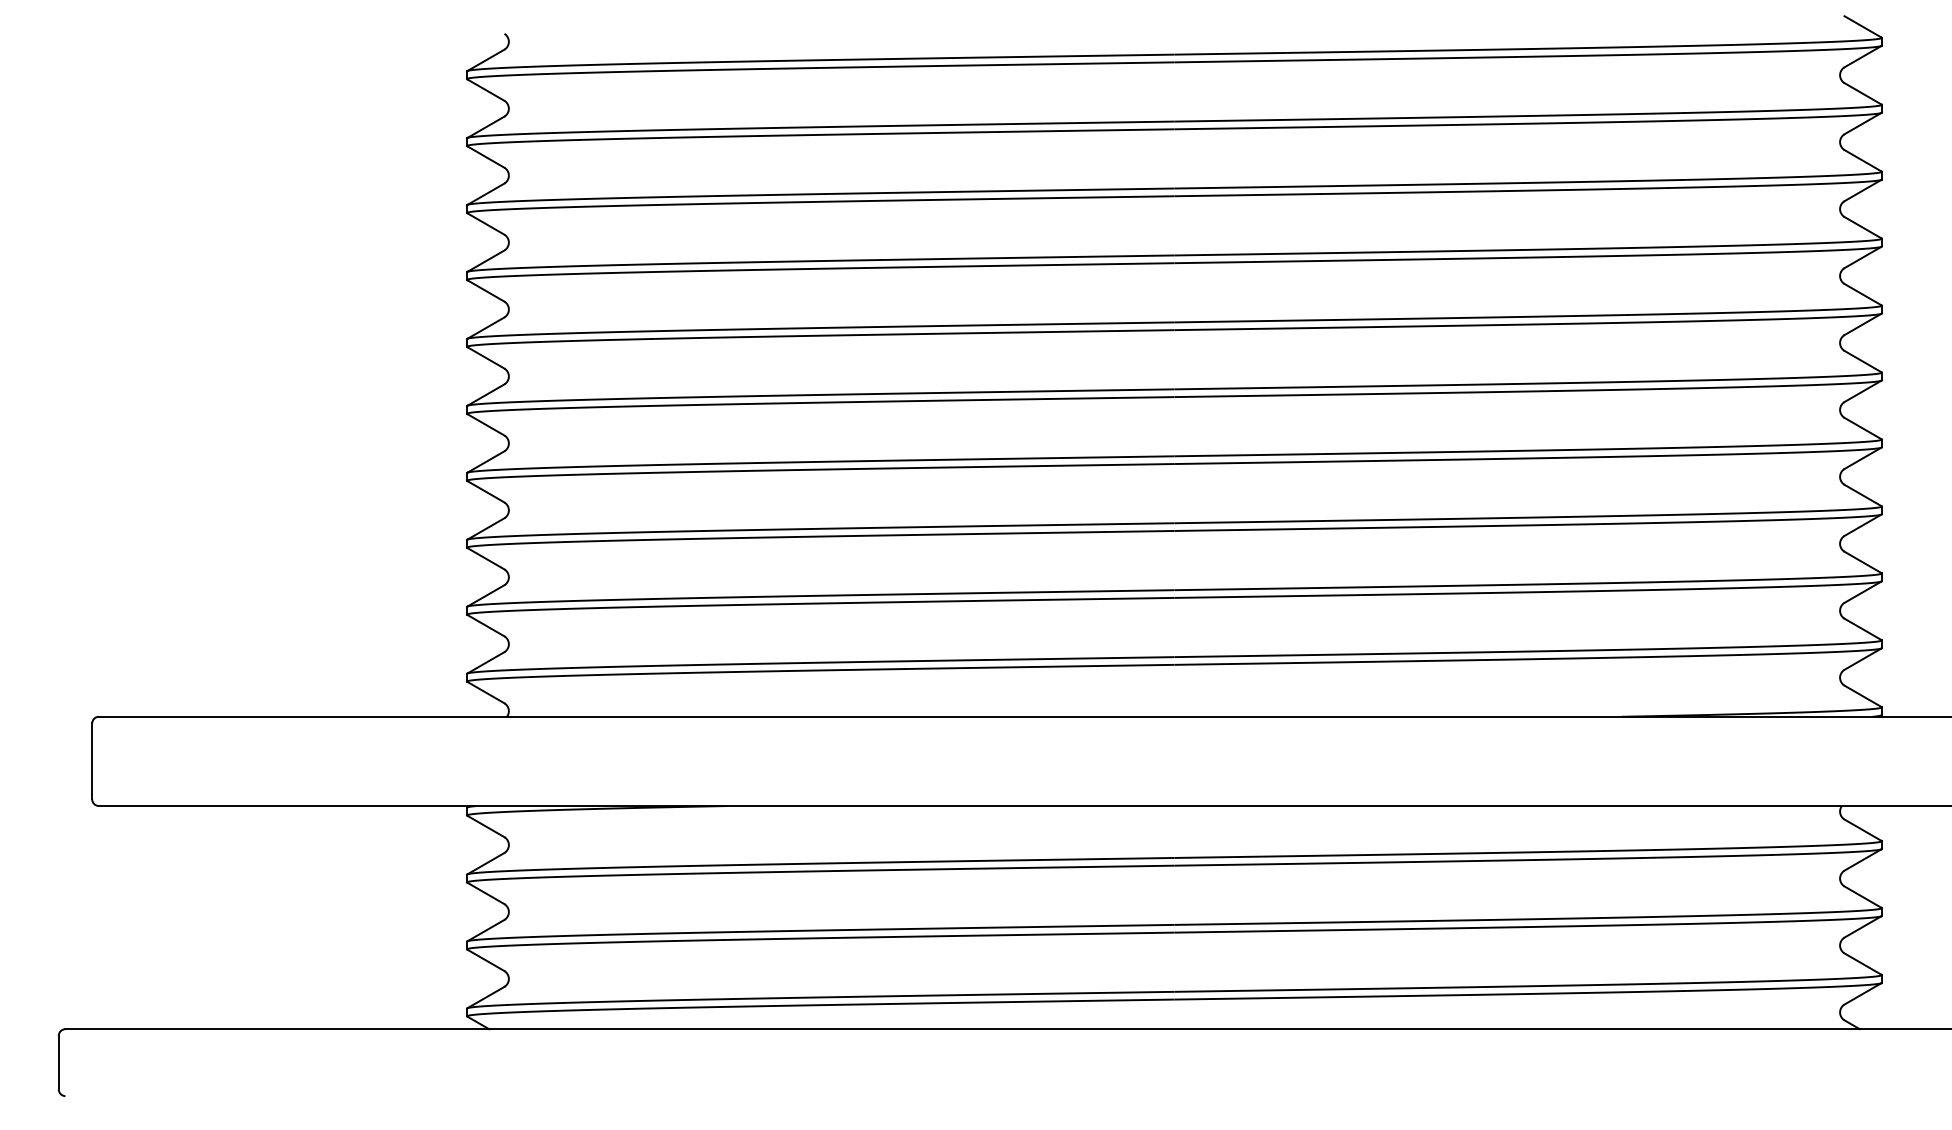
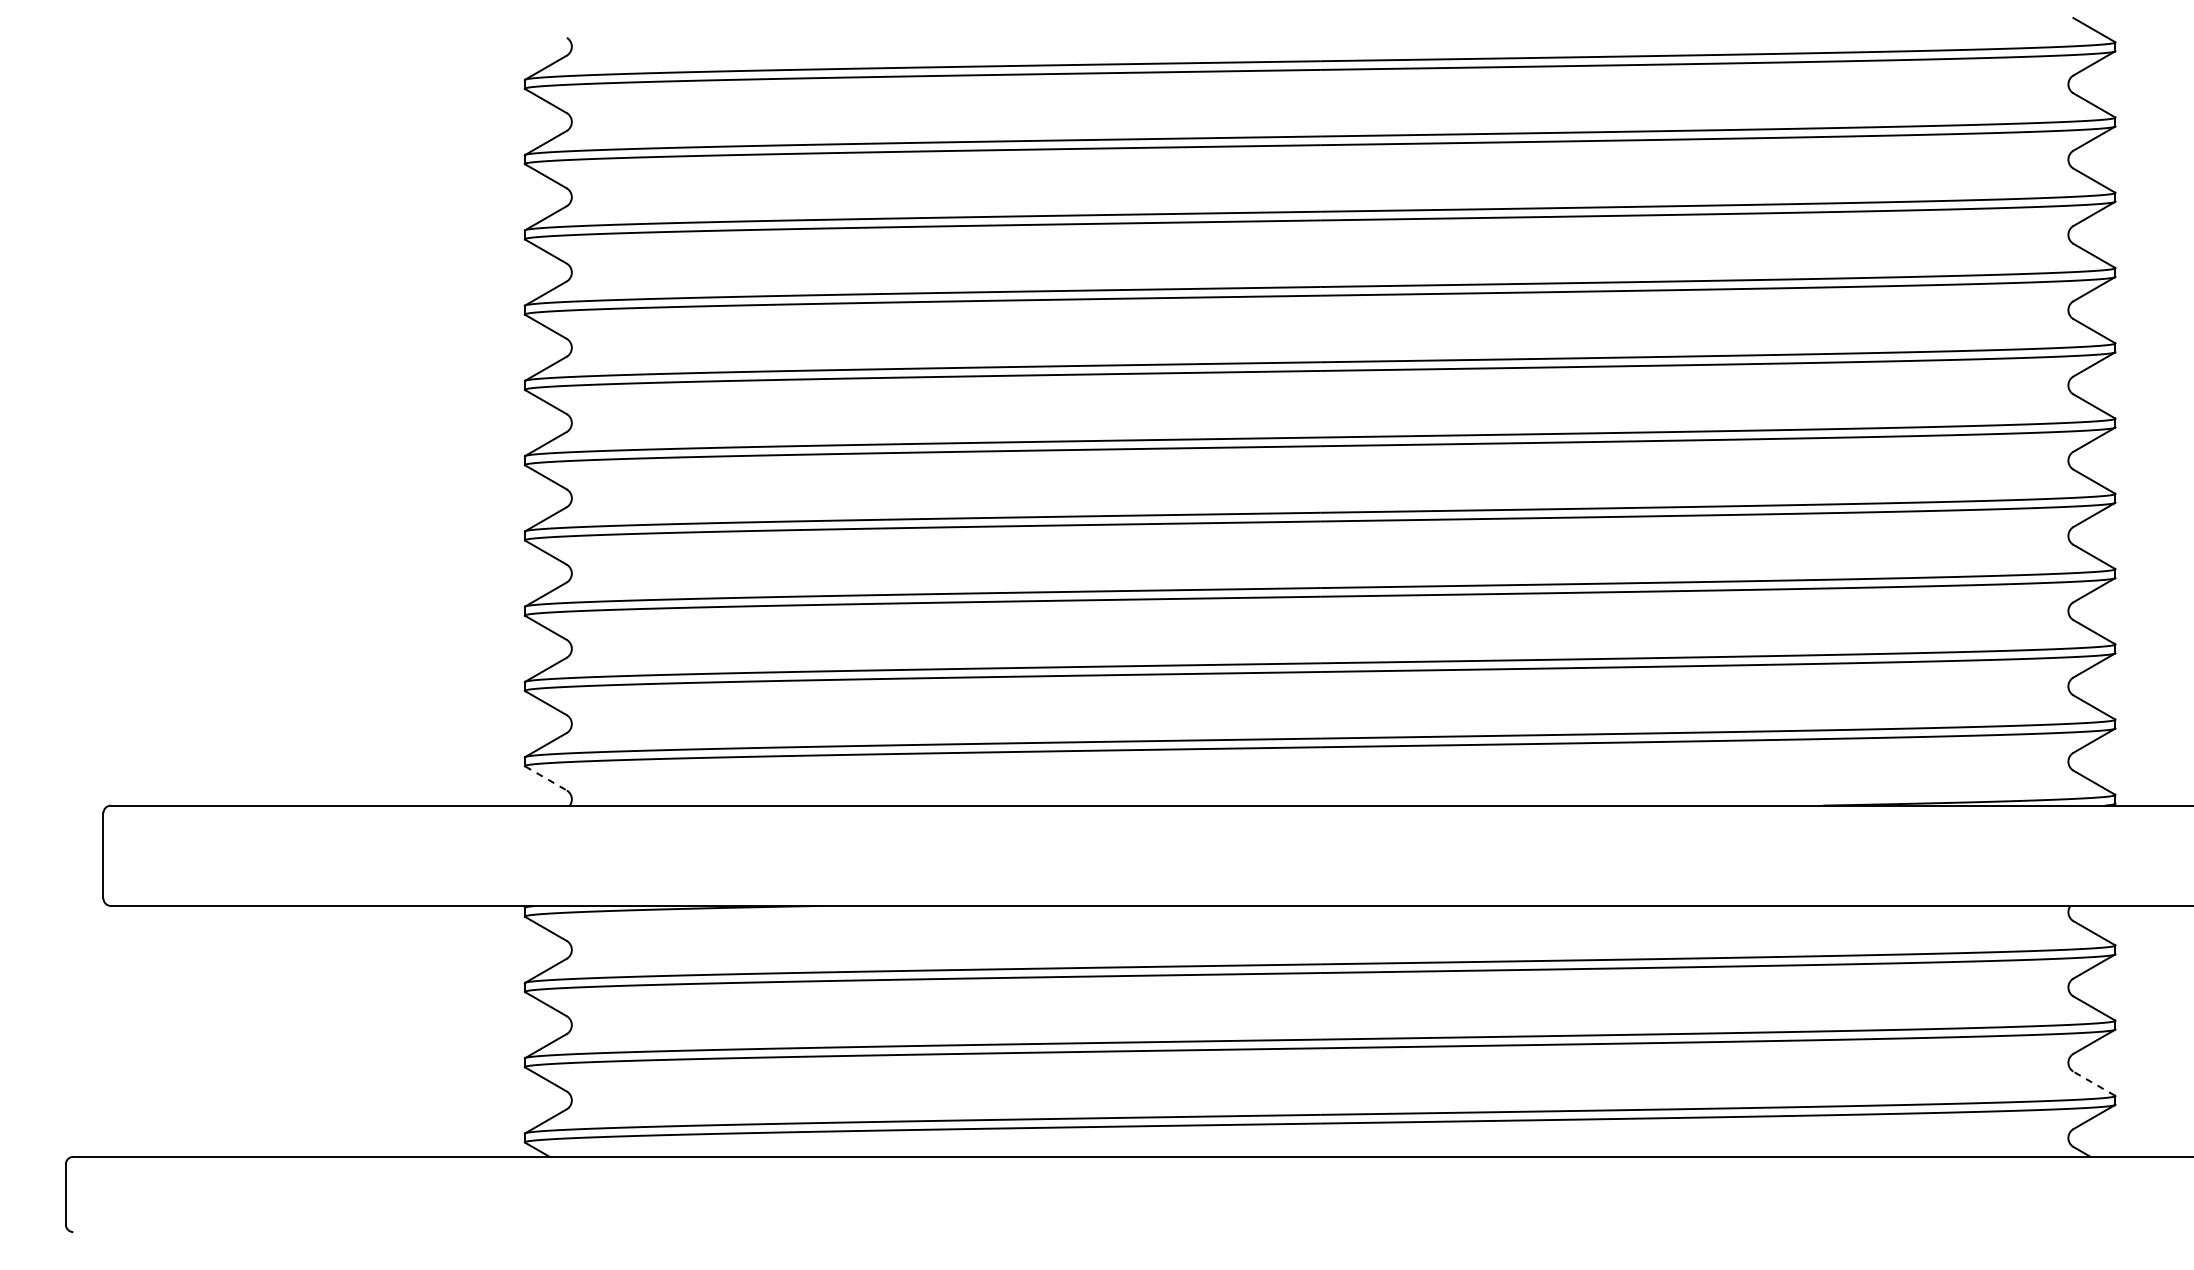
line: (486, 692) -> (546, 778), solid -> dashed
line: (1862, 963) -> (2093, 1083), solid -> dashed

